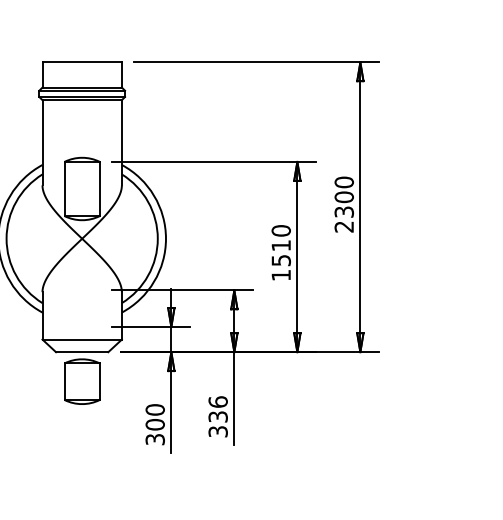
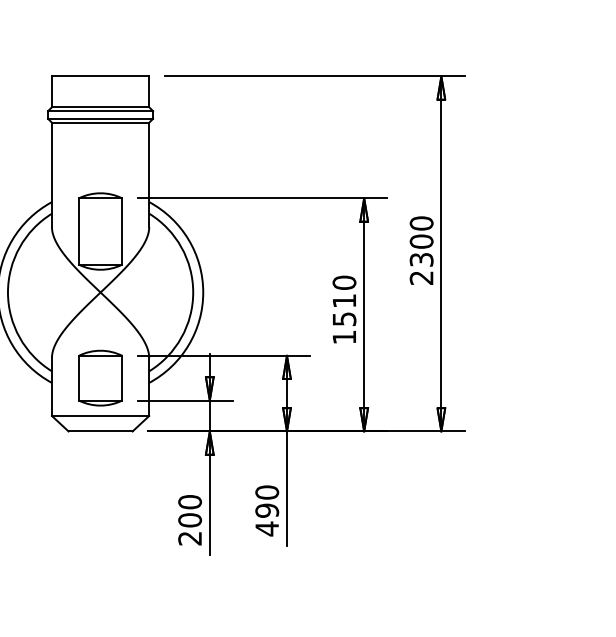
part: (82, 381) -> (100, 377), moved
text: (217, 416) -> (266, 510), 336 -> 490
text: (154, 439) -> (189, 538), 300 -> 200

